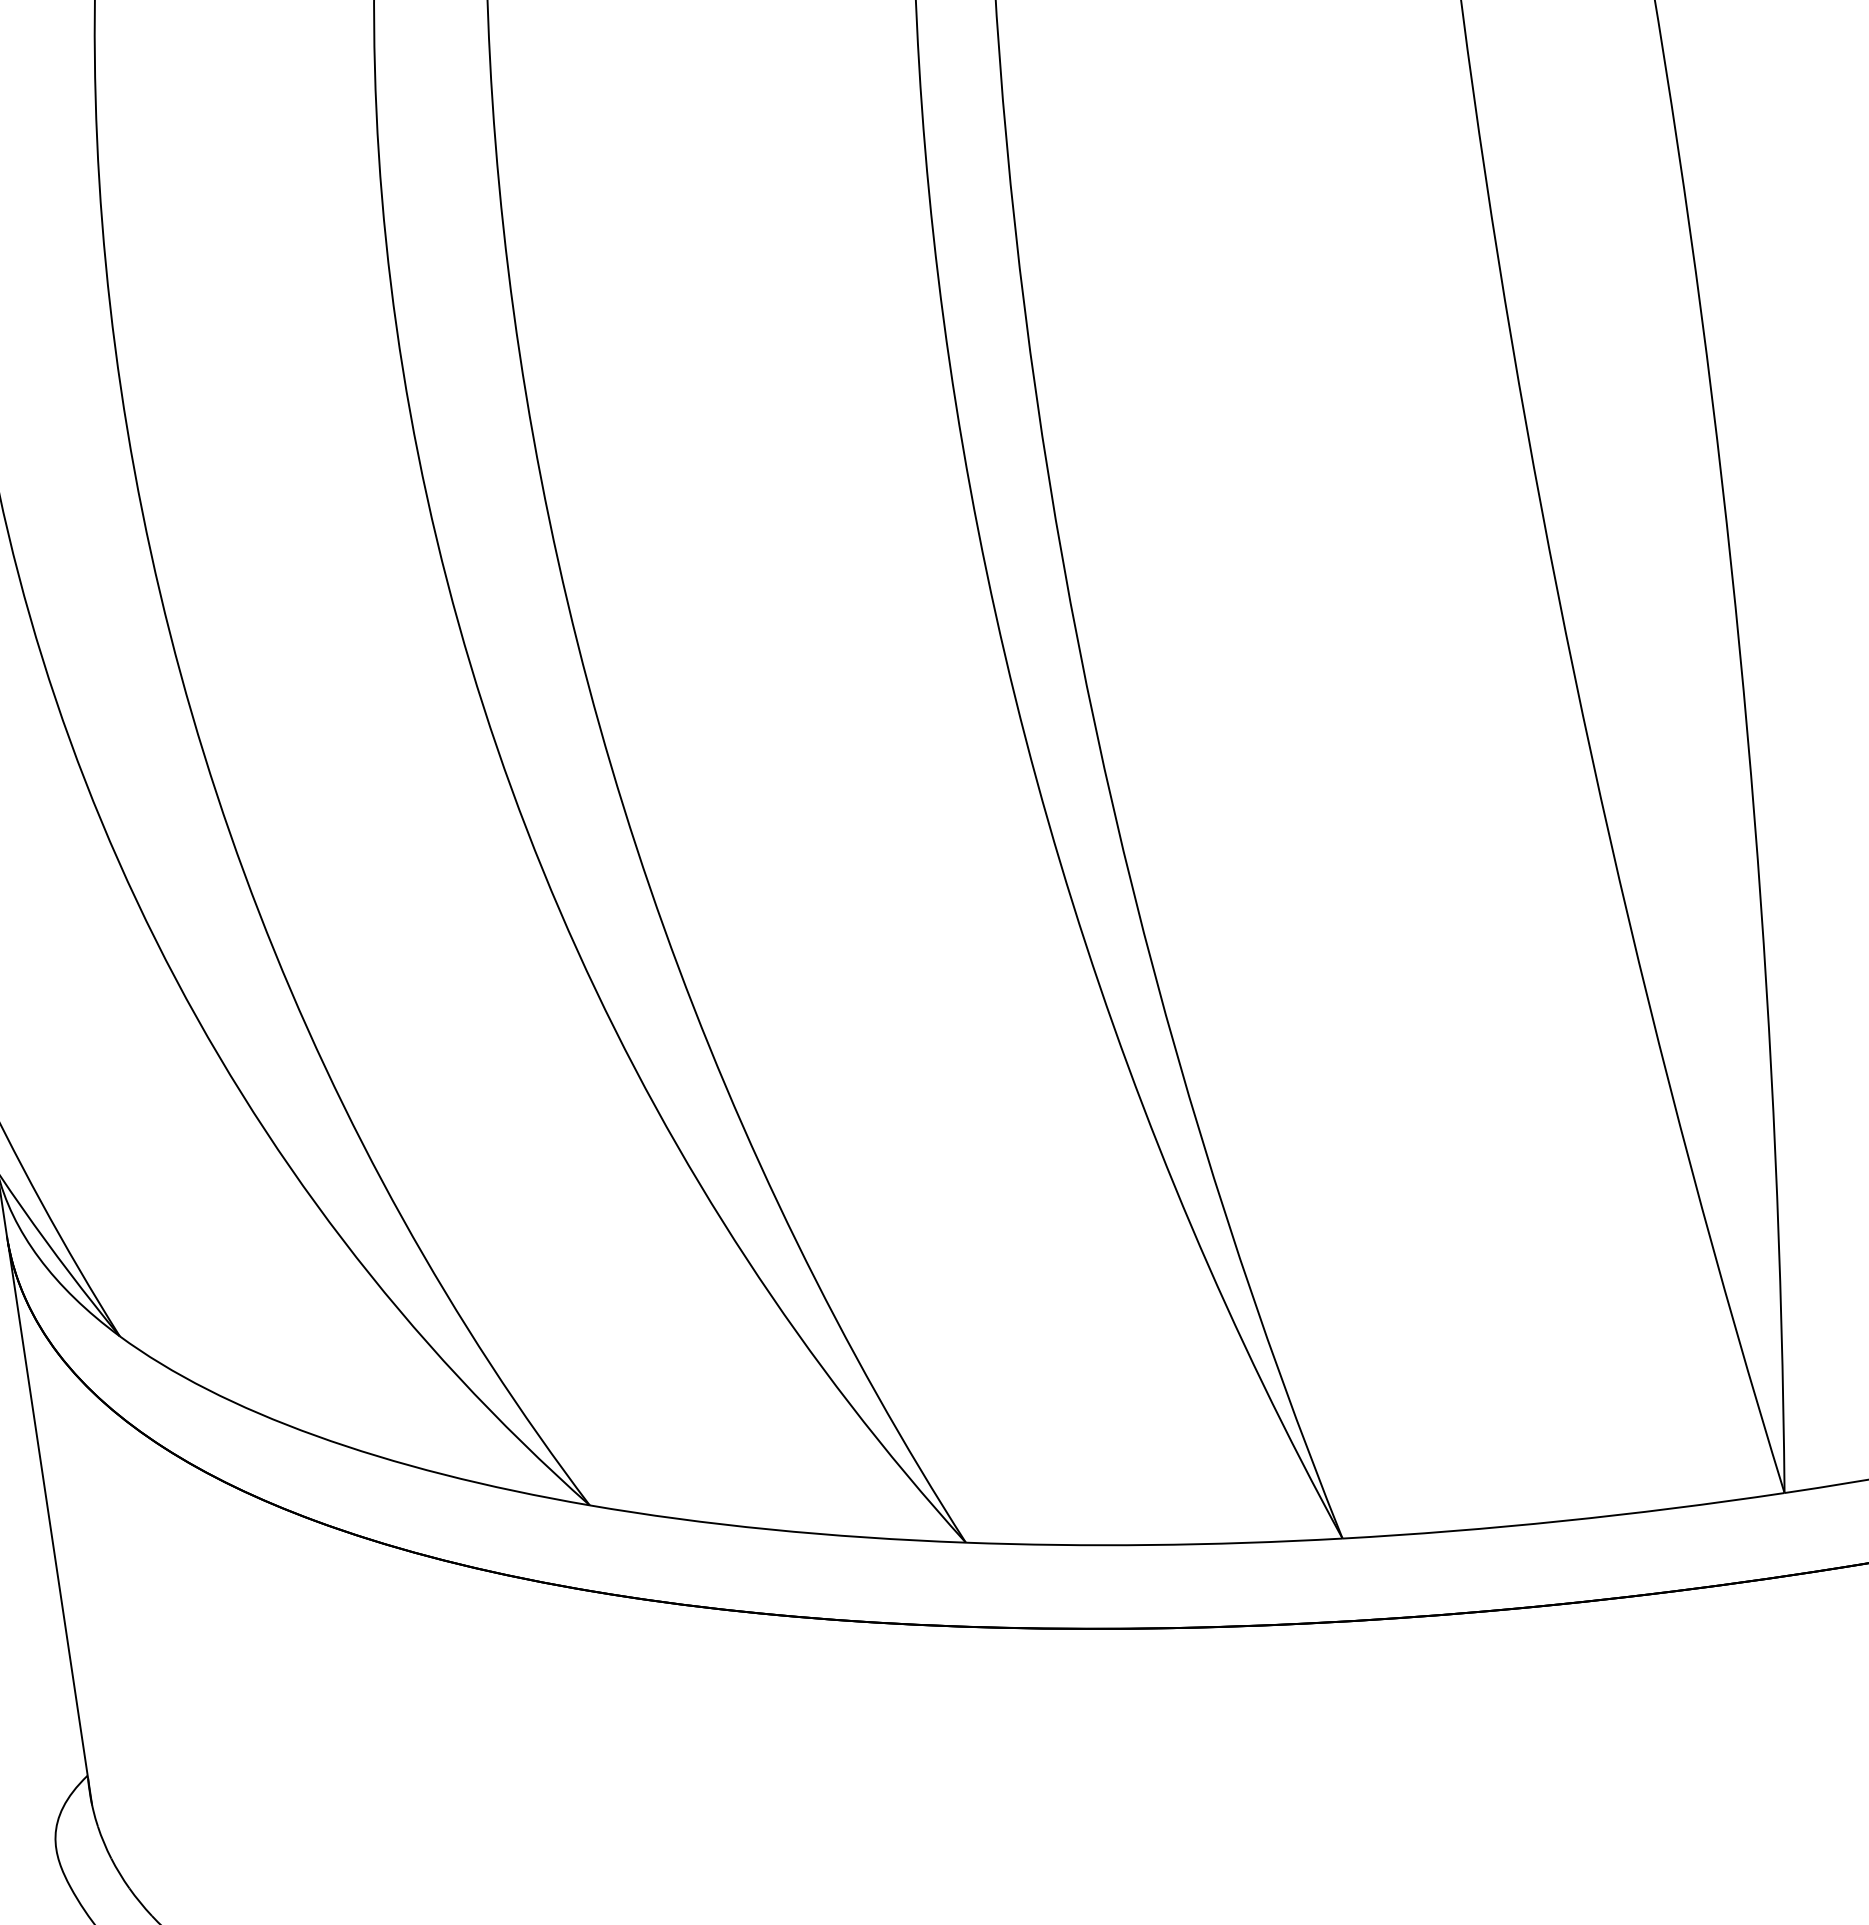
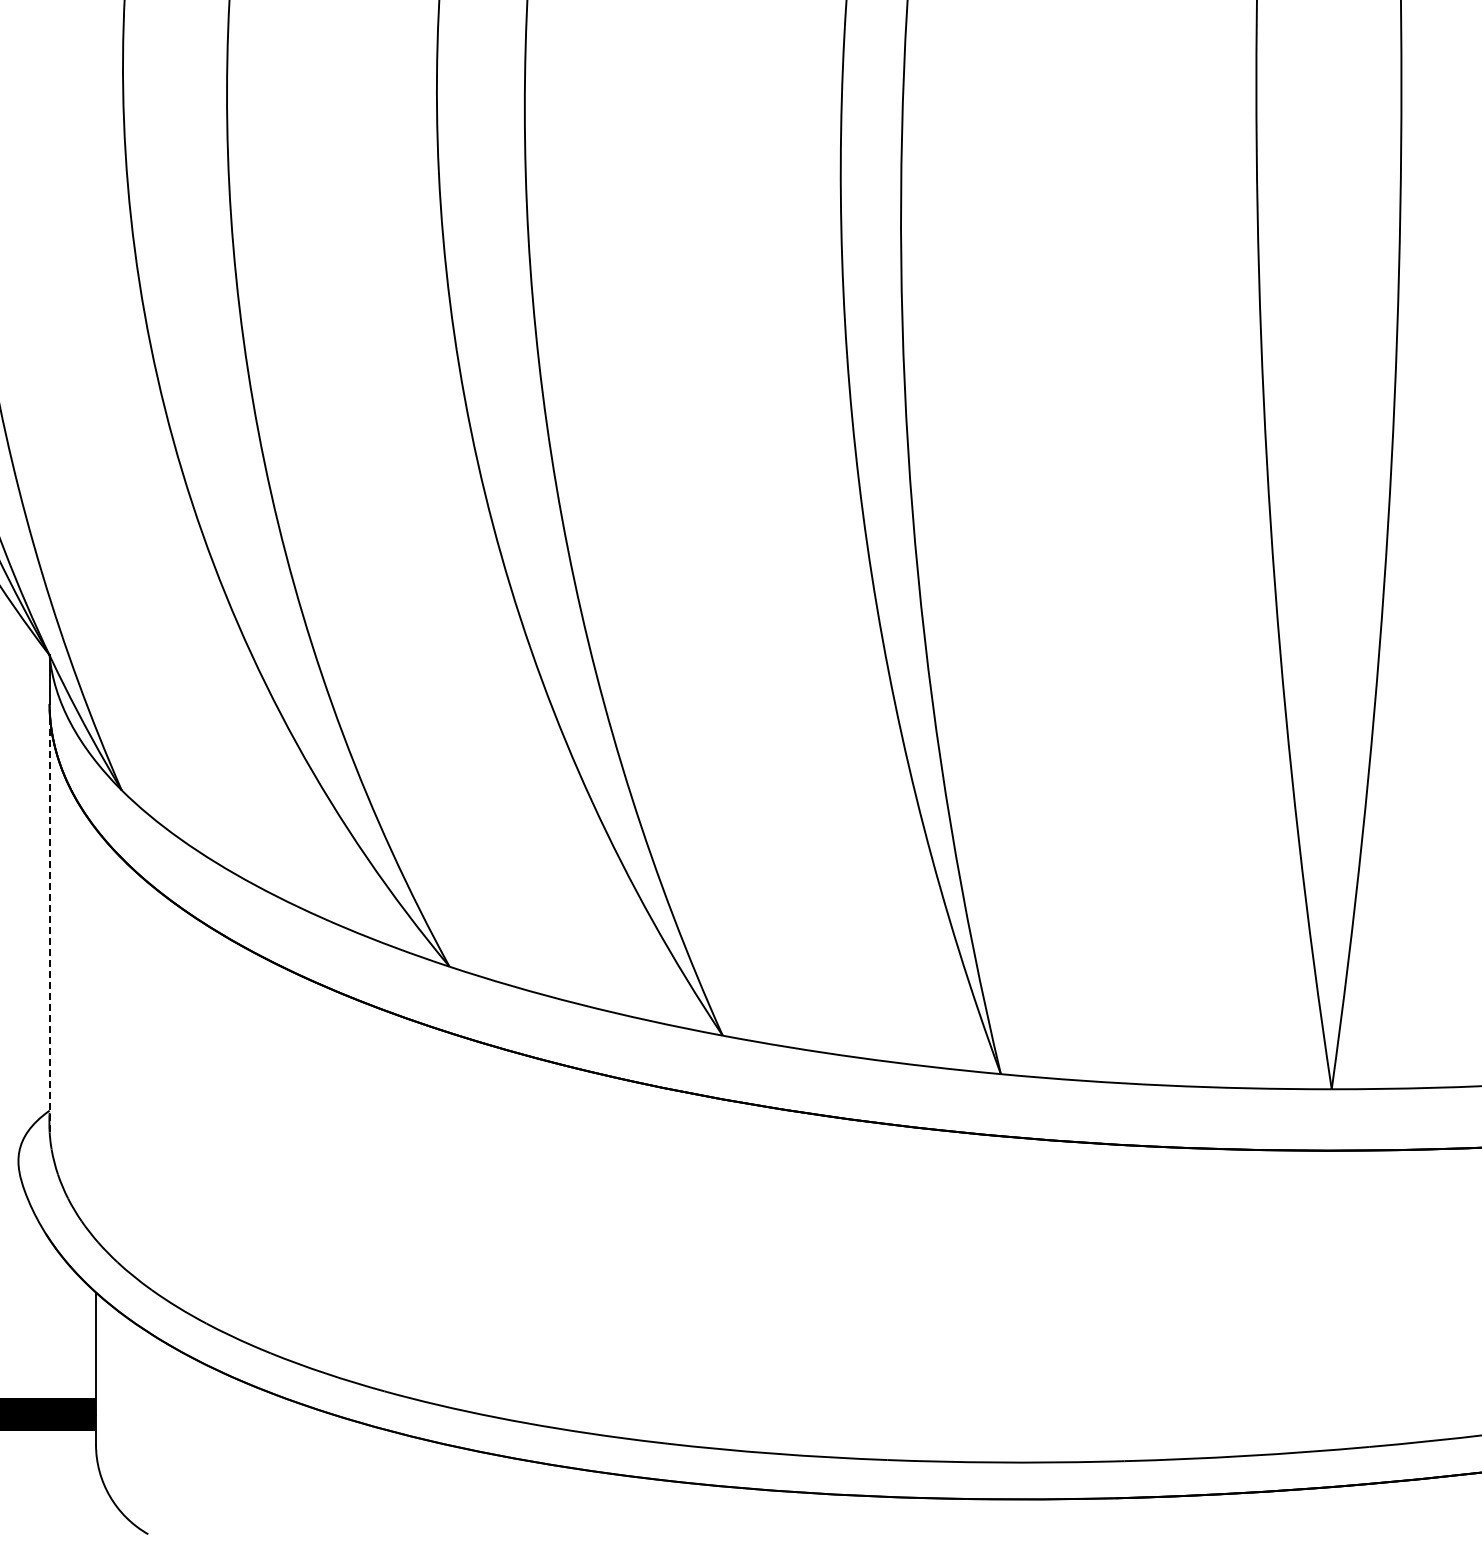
line: (49, 1523) -> (49, 920), solid -> dashed

